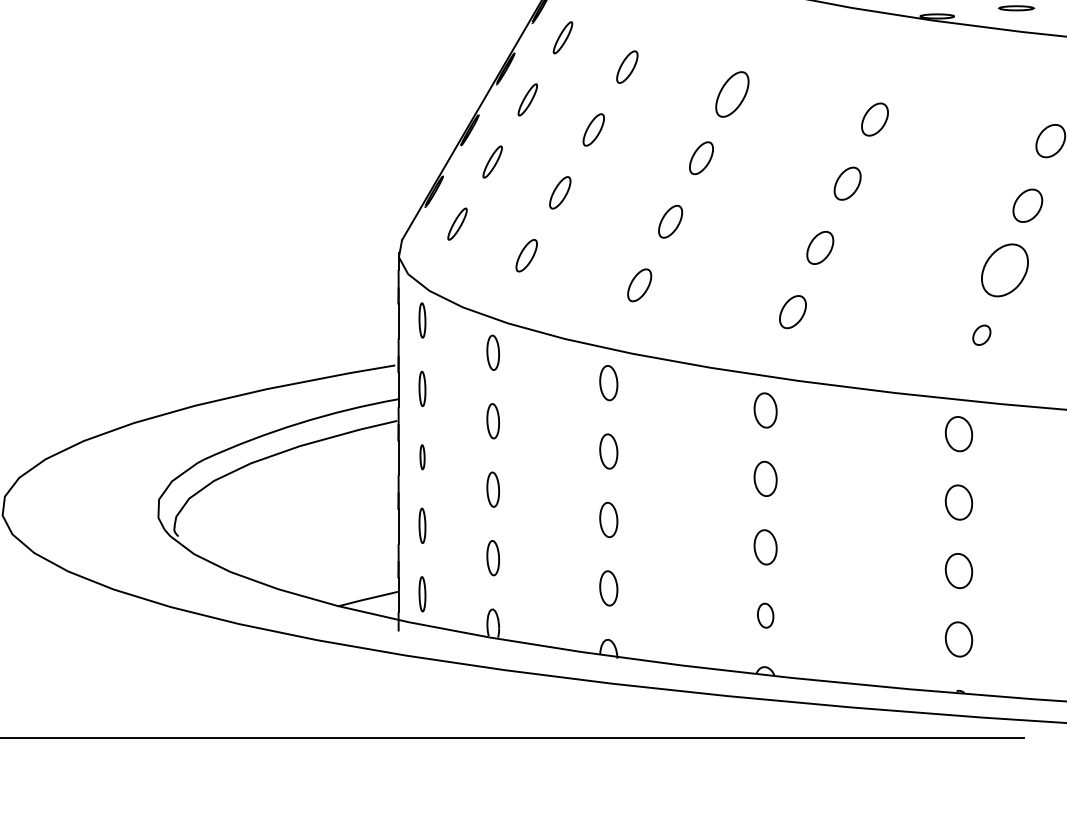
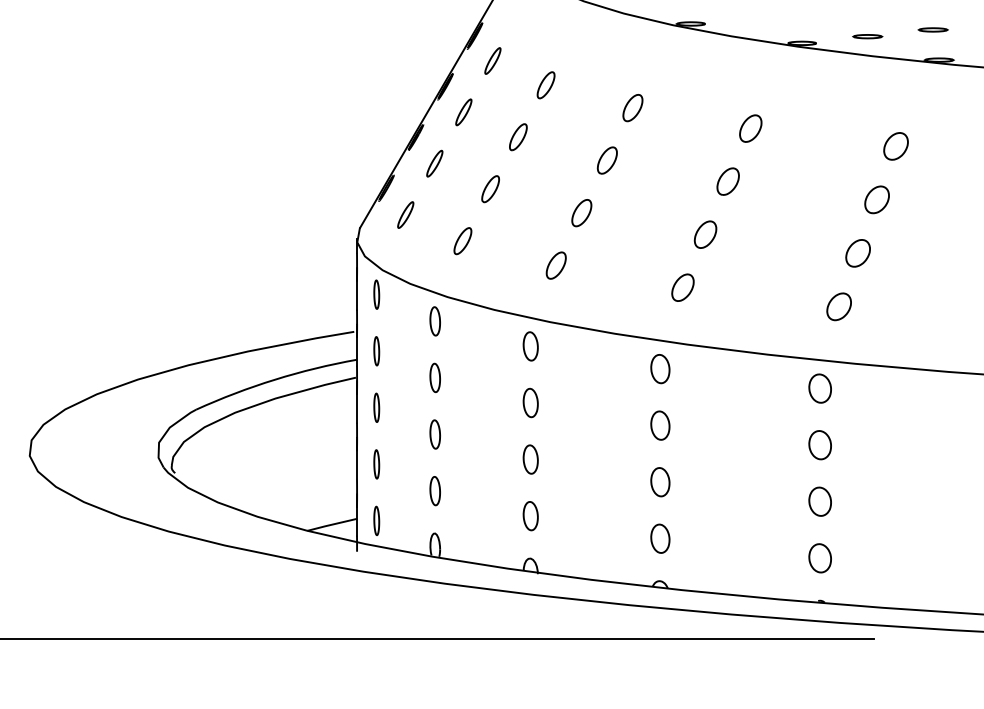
part: (731, 95) -> (632, 108), size x0.71
part: (1004, 270) -> (857, 253), size x0.62
part: (981, 334) -> (838, 306), size x1.67
part: (422, 456) -> (376, 407), size x1.43
part: (765, 615) -> (660, 538), size x1.43

